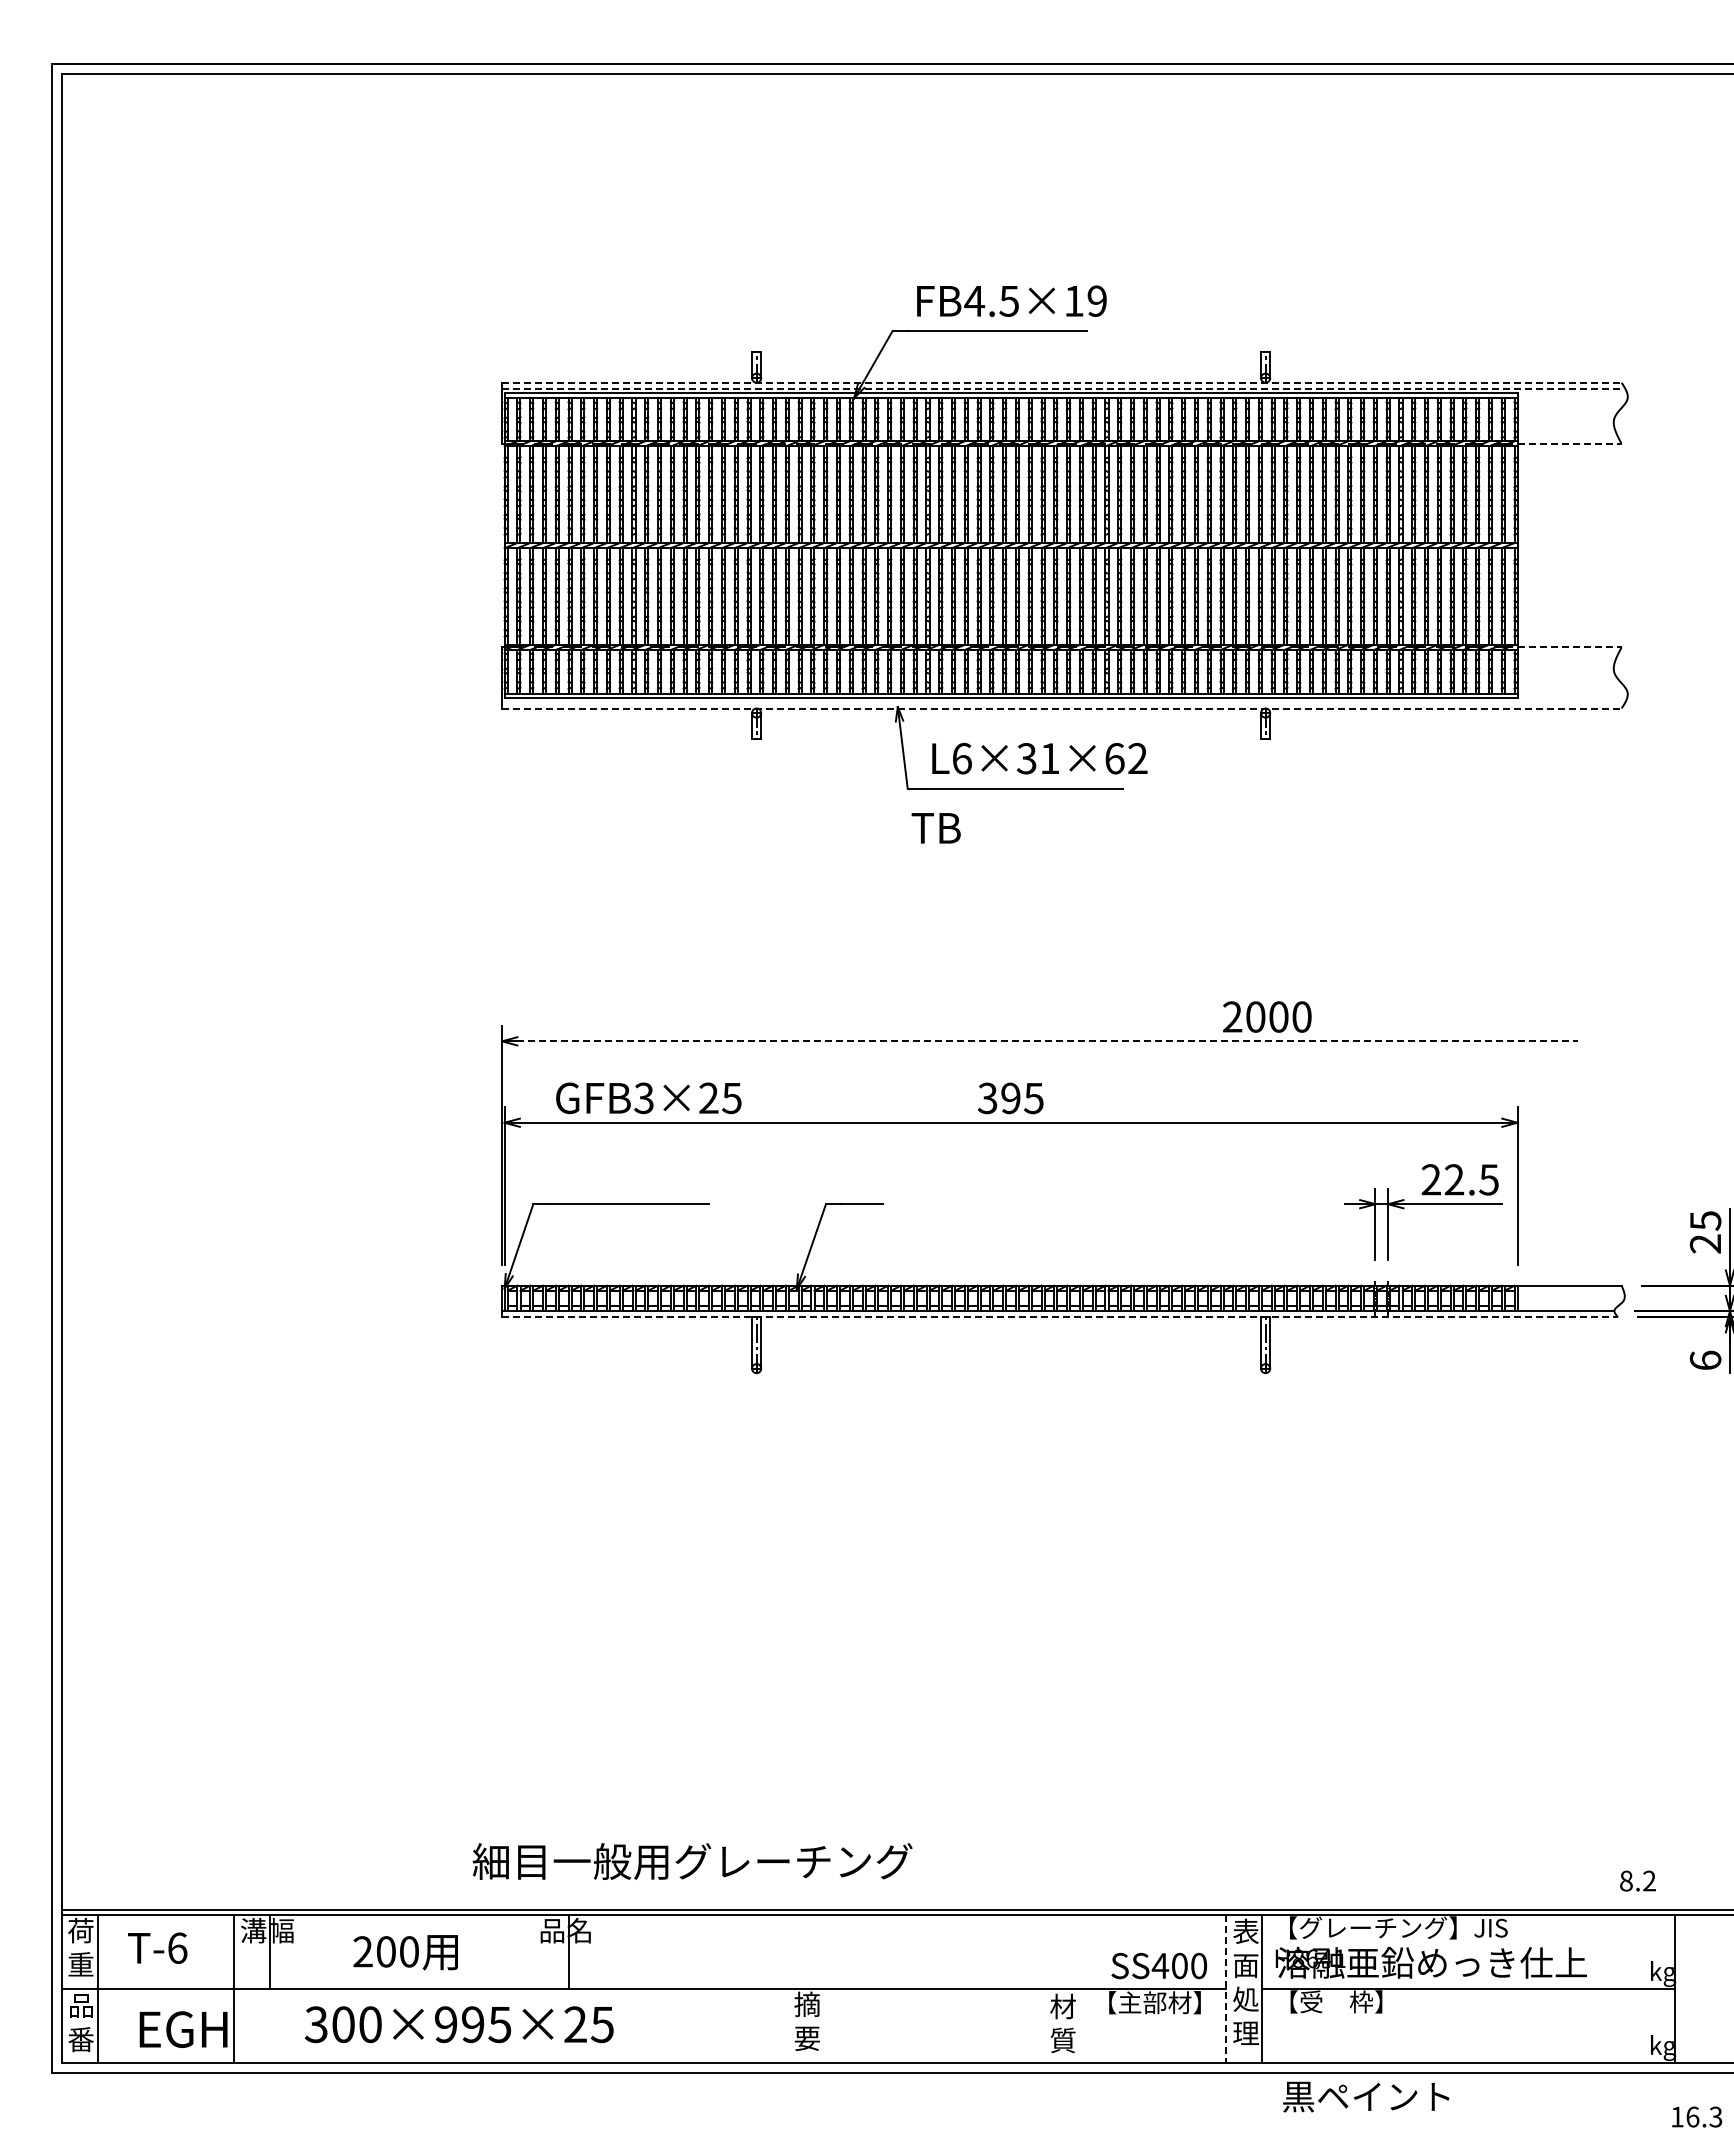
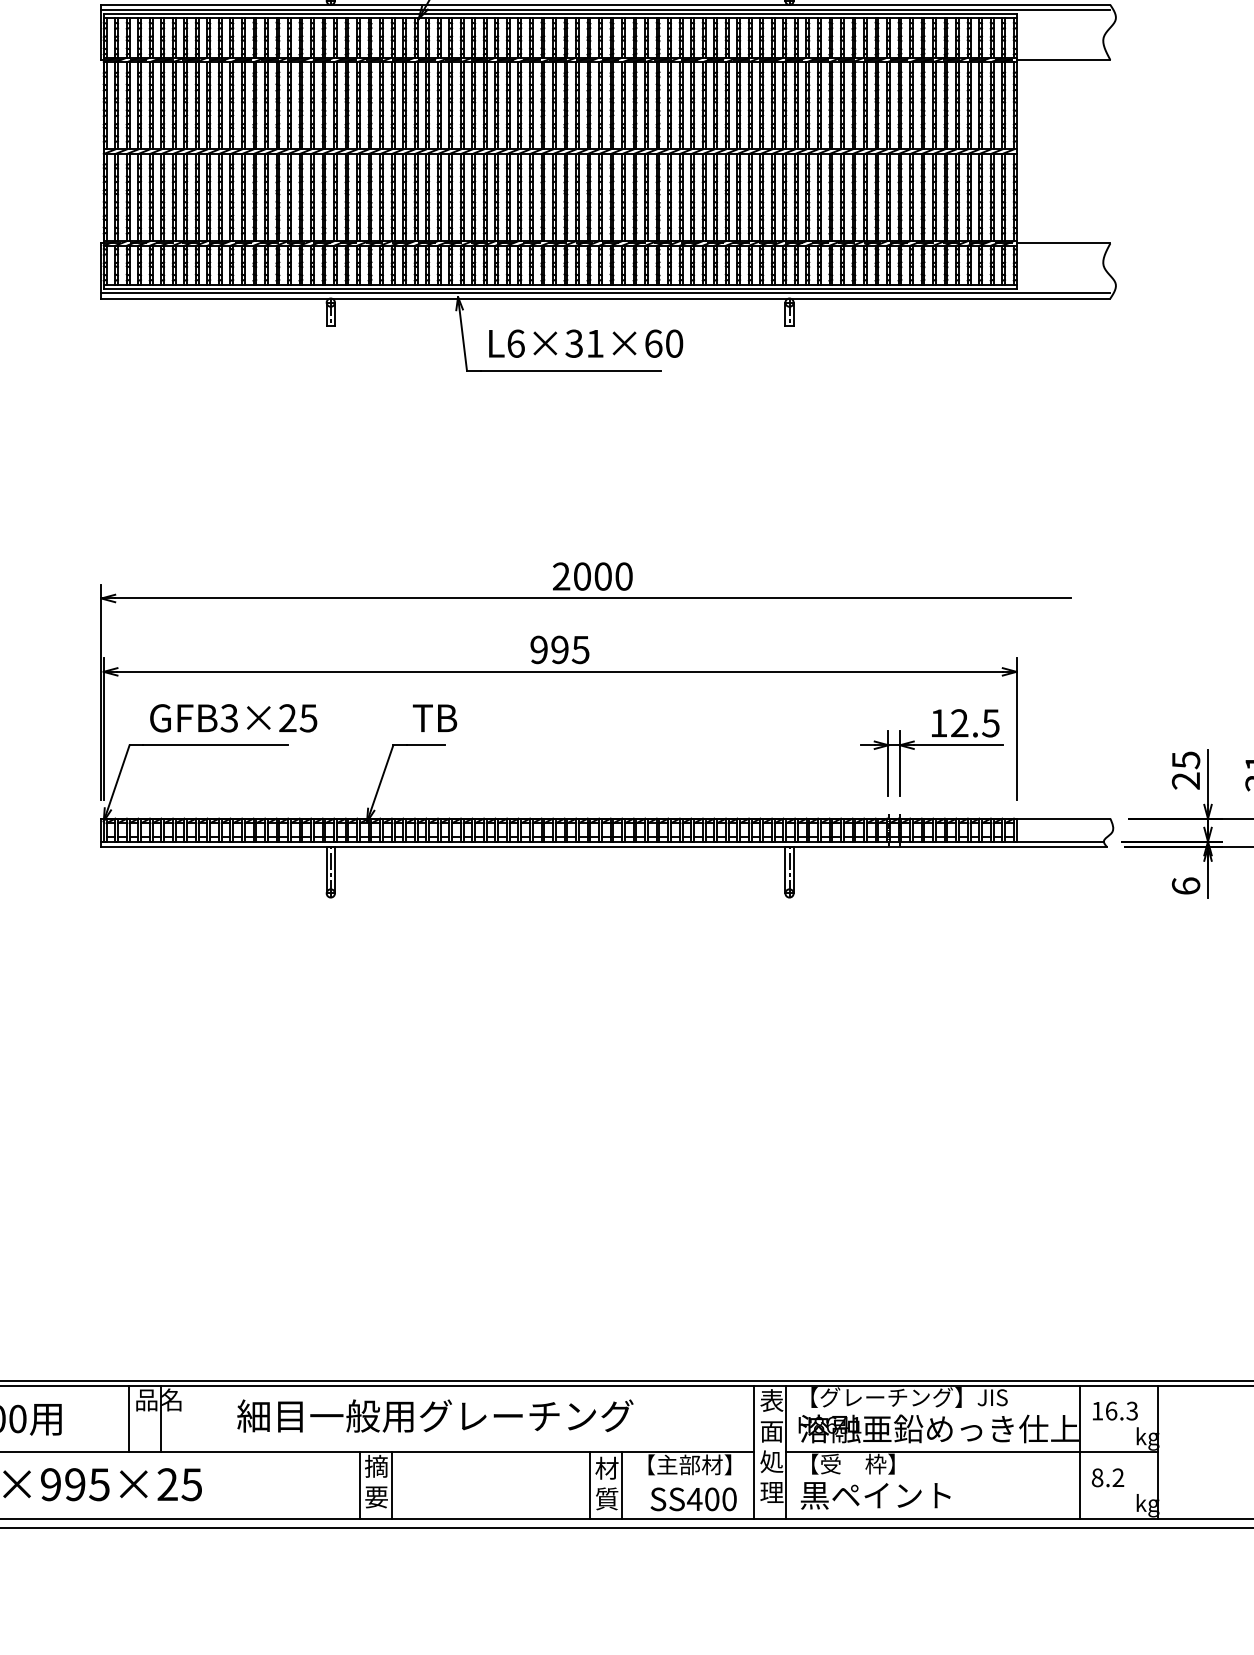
line: (1061, 382) -> (605, 4), dashed -> solid
line: (1061, 388) -> (605, 10), dashed -> solid
line: (1570, 443) -> (1064, 59), dashed -> solid
line: (1570, 647) -> (1064, 243), dashed -> solid
line: (1061, 702) -> (605, 293), added
line: (1061, 708) -> (605, 298), dashed -> solid
text: (1137, 758) -> (674, 343), L6×31×62 -> L6×31×60
text: (935, 828) -> (434, 718), moved
text: (1267, 1016) -> (592, 576), moved
line: (1047, 1041) -> (592, 598), dashed -> solid
text: (648, 1098) -> (233, 718), moved
text: (987, 1098) -> (538, 649), 395 -> 995
text: (1430, 1179) -> (938, 722), 22.5 -> 12.5
line: (1060, 1317) -> (604, 847), dashed -> solid
text: (692, 1861) -> (435, 1416), moved
text: (1637, 1880) -> (1107, 1477), moved
line: (533, 1951) -> (129, 1418), added
text: (1158, 1965) -> (693, 1498), moved
line: (1587, 1988) -> (1079, 1452), added
line: (1226, 1989) -> (754, 1452), dashed -> solid
line: (788, 2025) -> (359, 1485), added
line: (824, 2025) -> (392, 1485), added
line: (1044, 2025) -> (590, 1485), added
line: (1080, 2025) -> (622, 1485), added
text: (1366, 2096) -> (875, 1495), moved
text: (1697, 2116) -> (1115, 1410), moved

